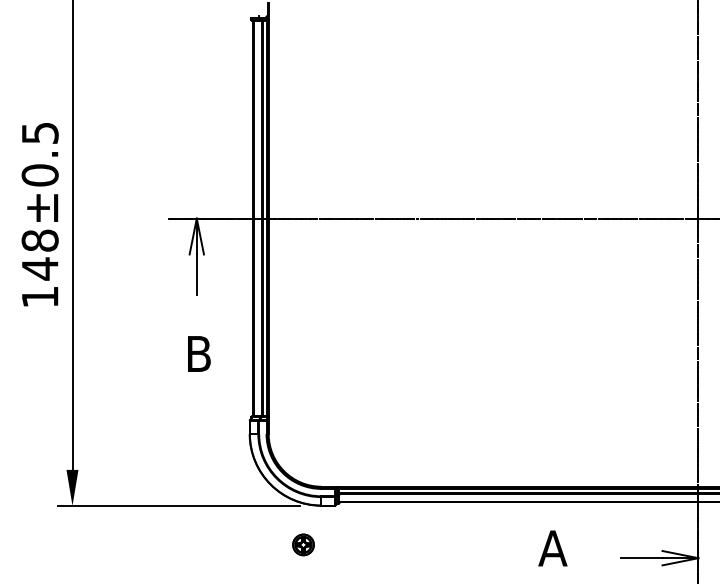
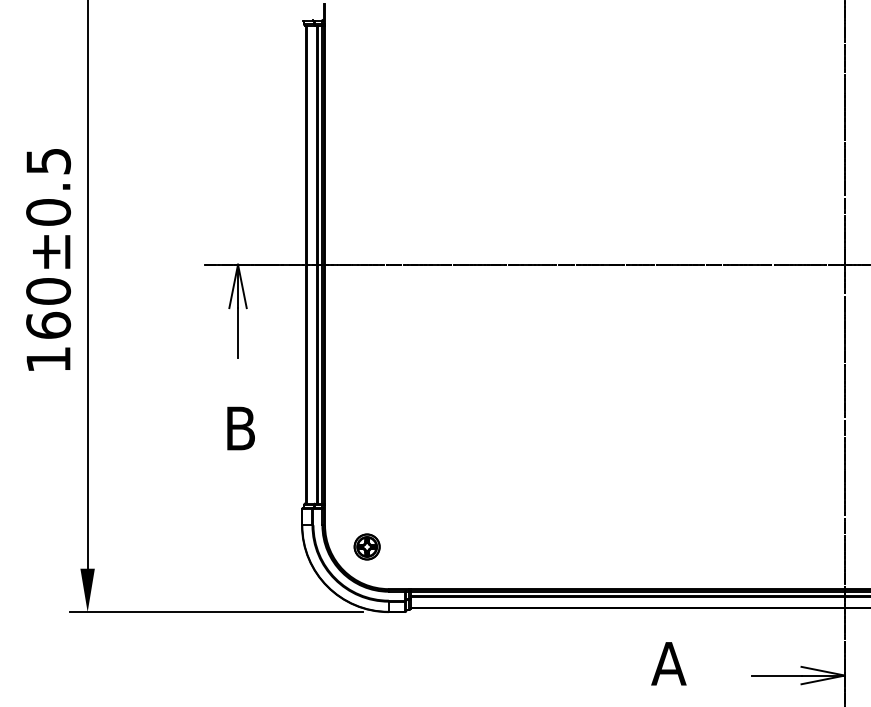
text: (39, 254) -> (47, 308), 148±0.5 -> 160±0.5
part: (303, 544) -> (367, 546), moved

